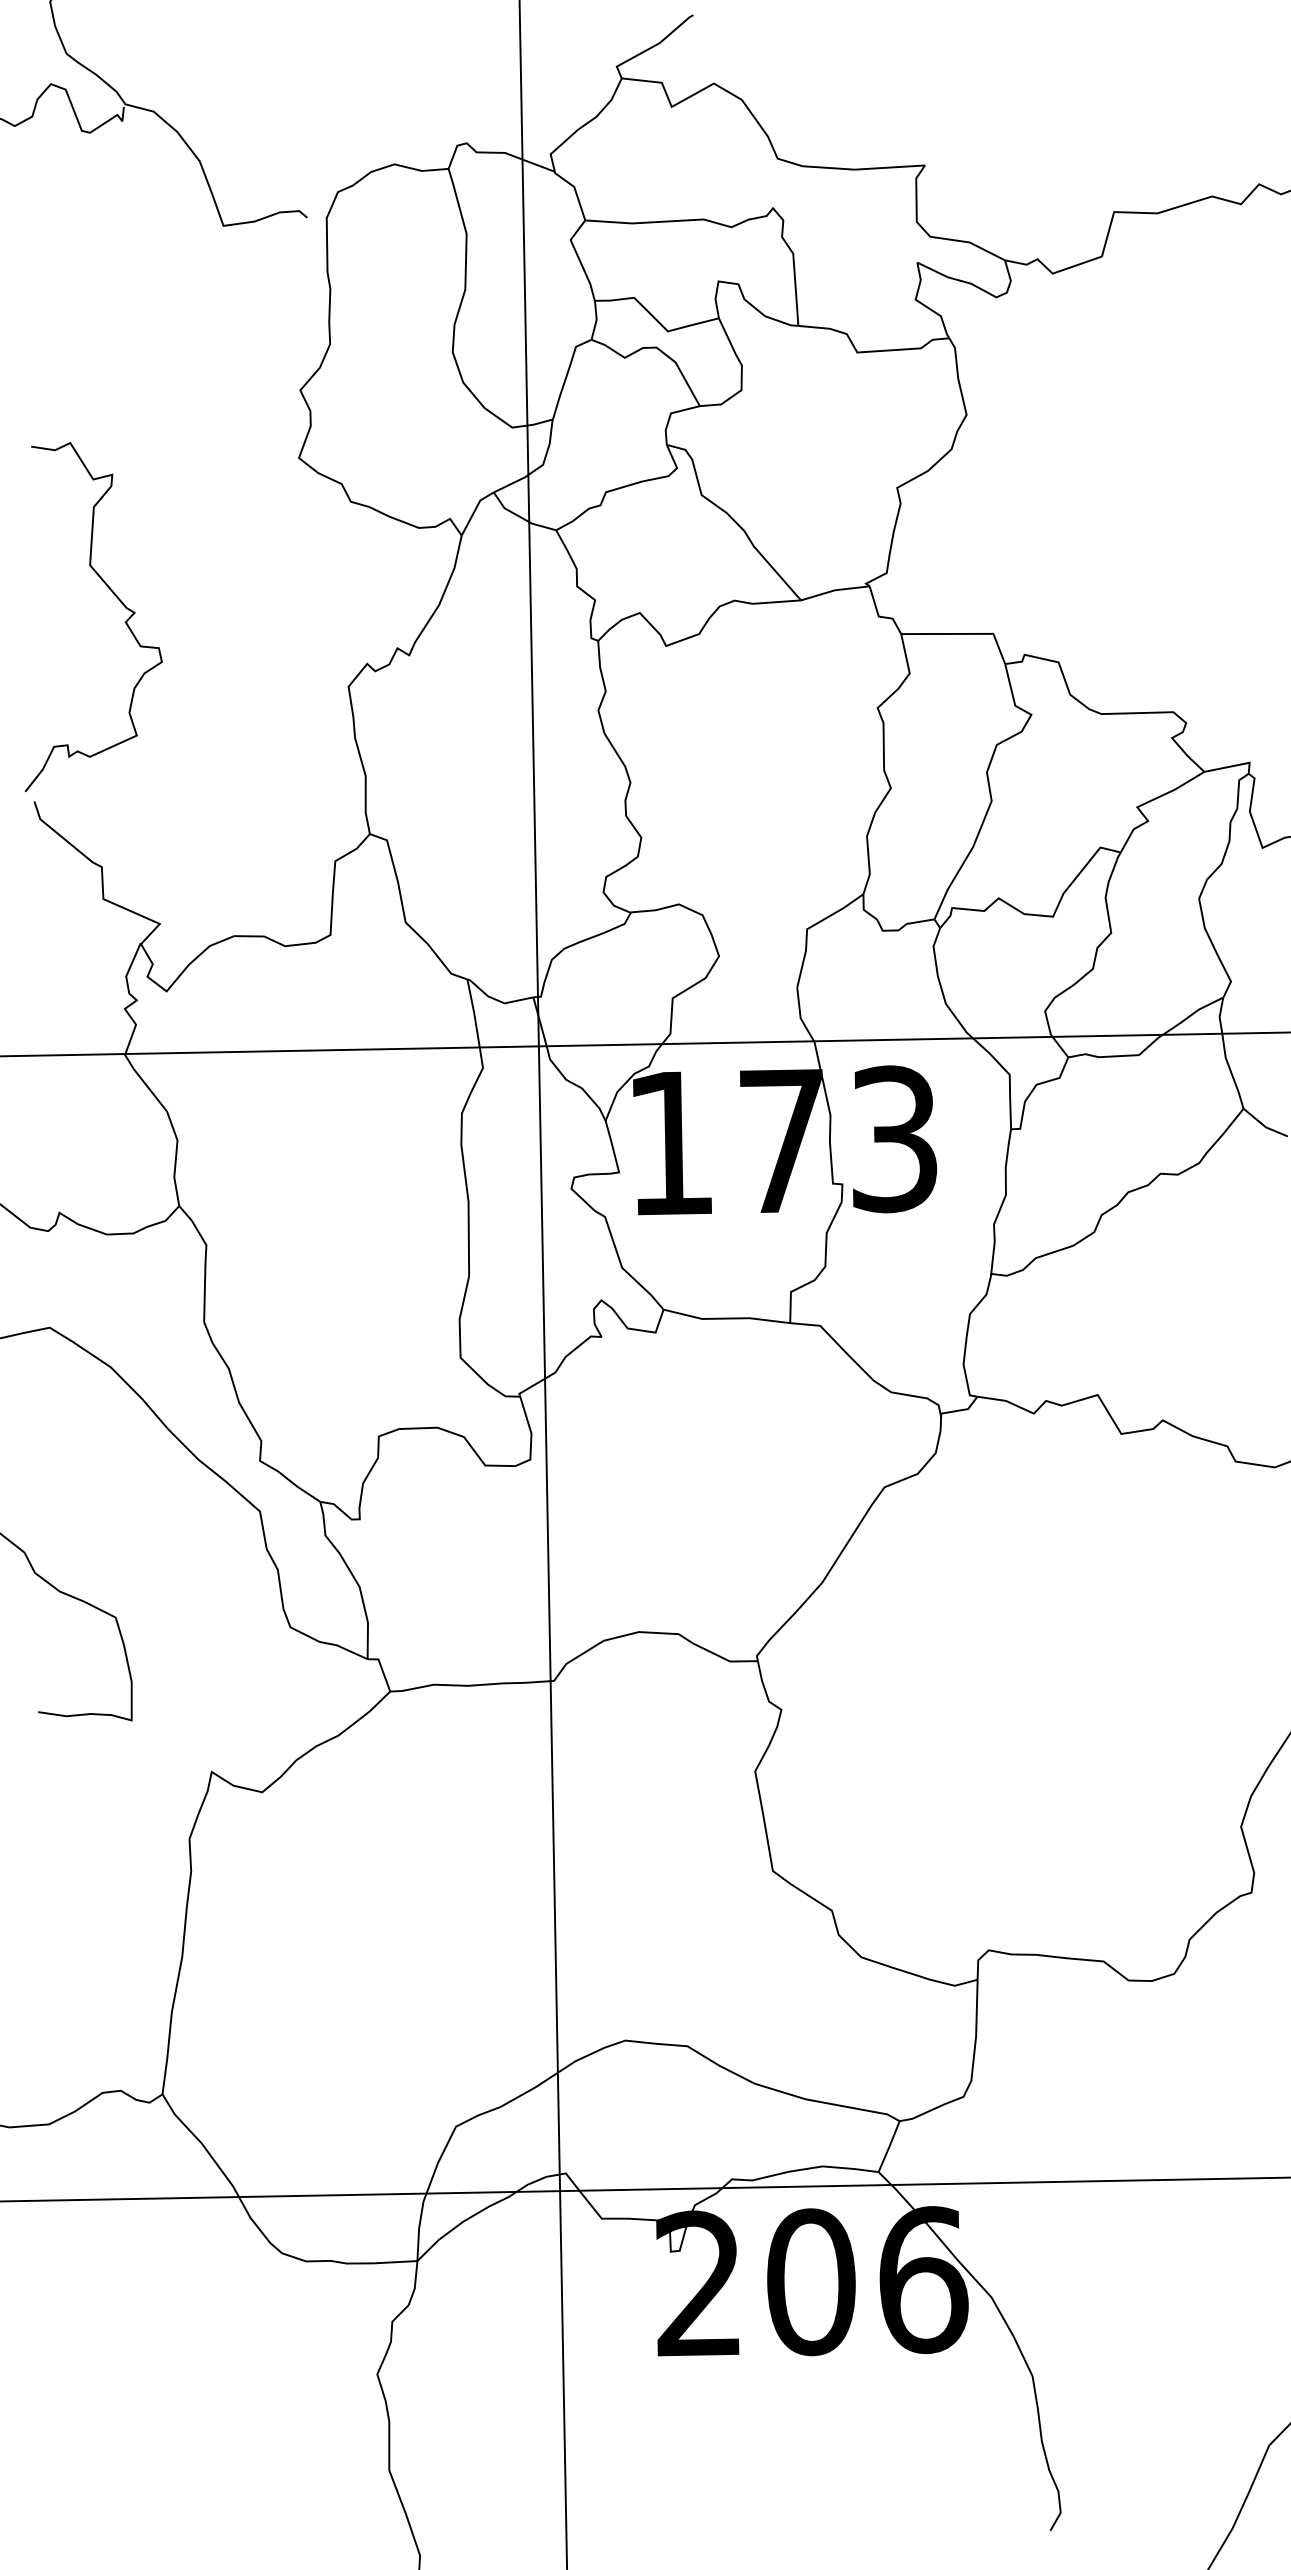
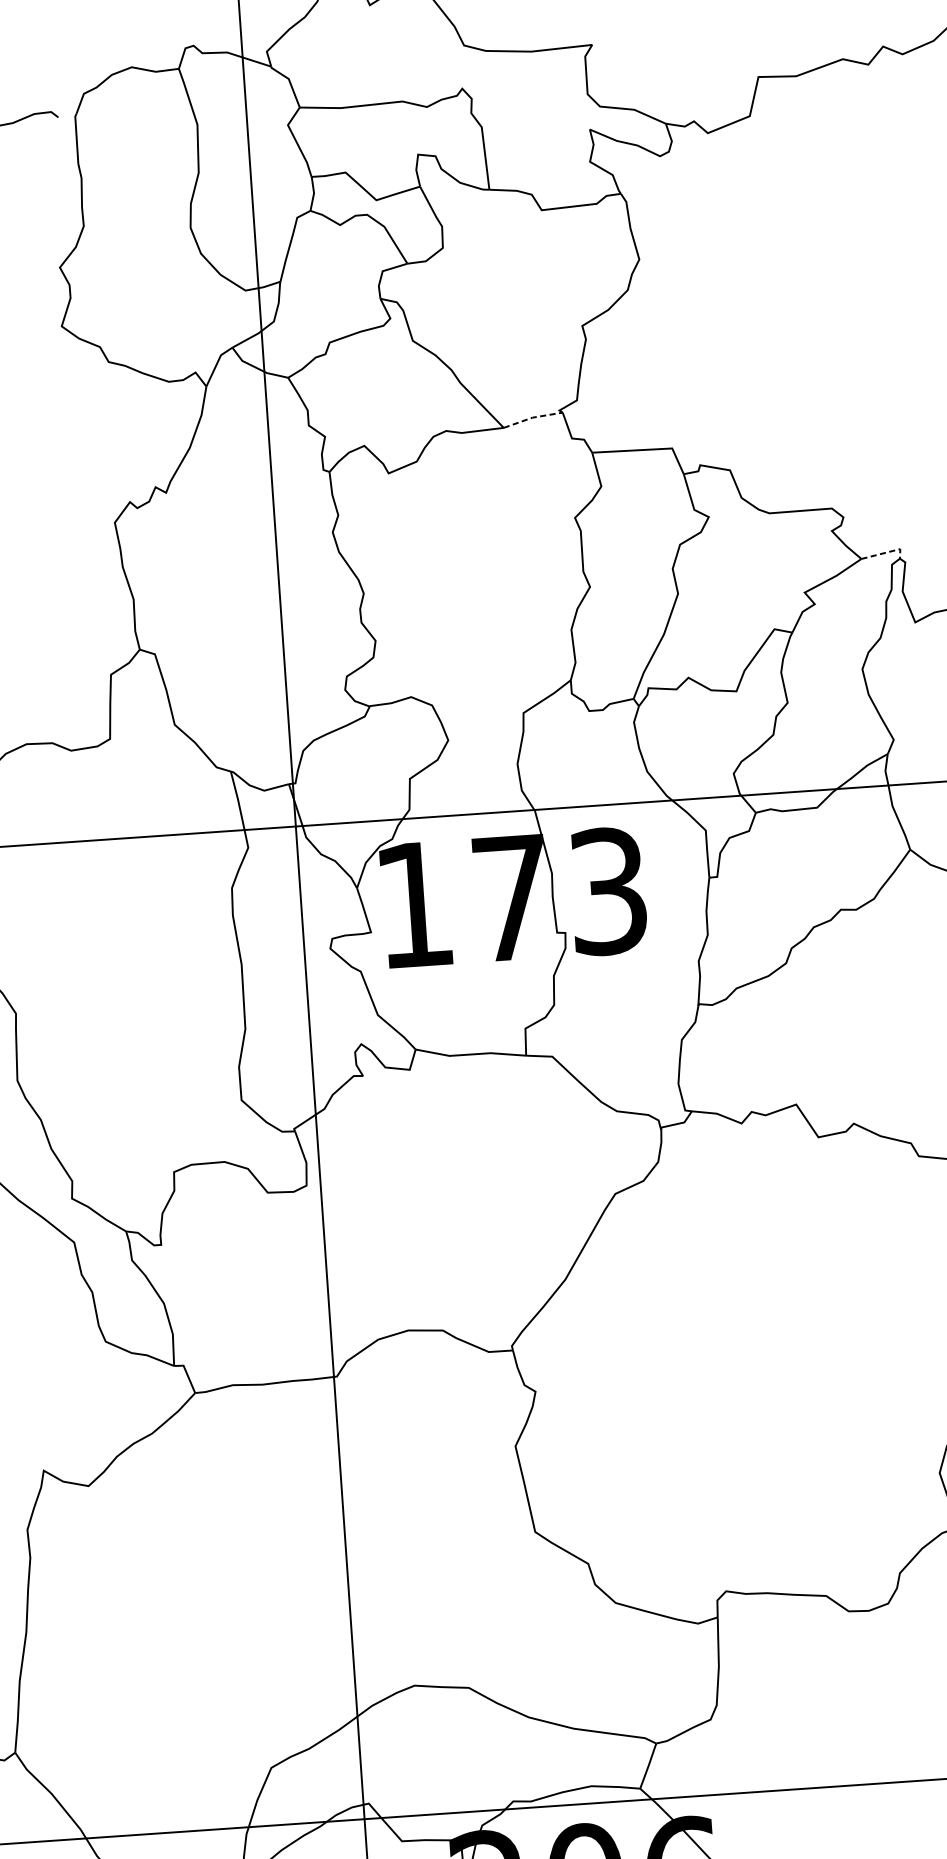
line: (834, 590) -> (532, 417), solid -> dashed
line: (1233, 766) -> (886, 553), solid -> dashed

